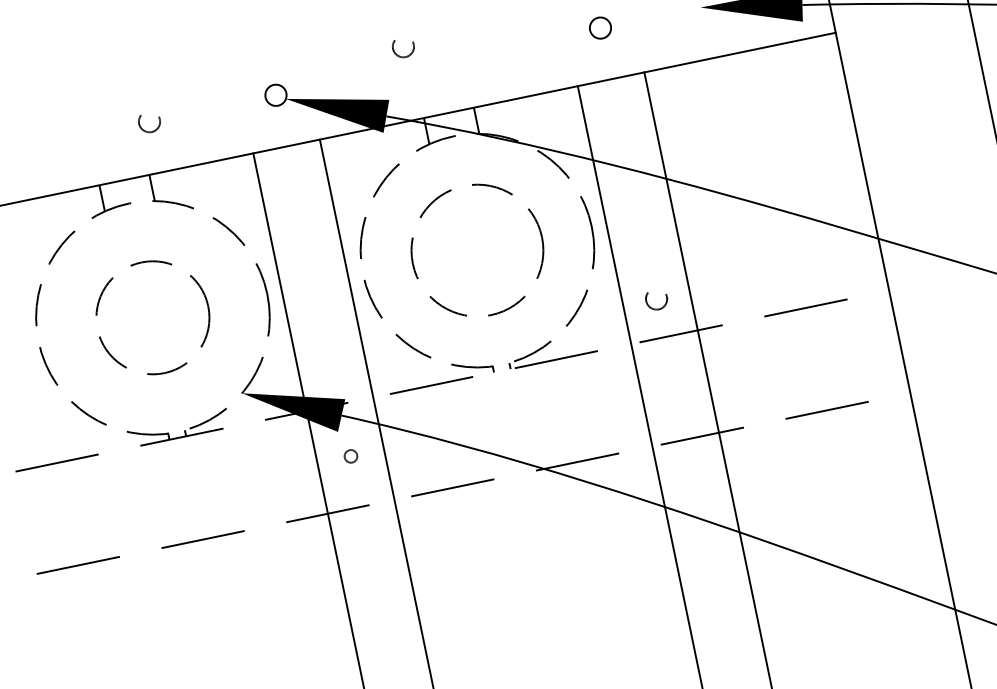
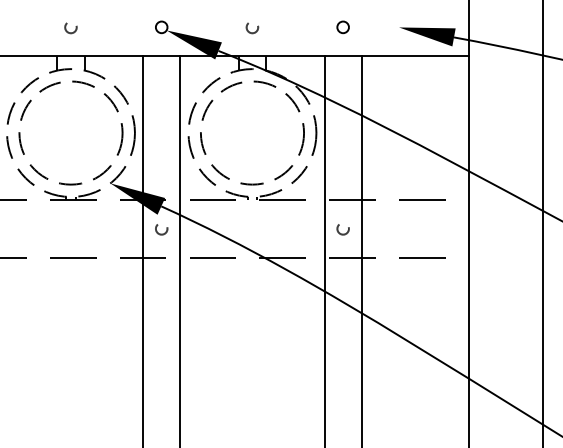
circle: (403, 48) -> (252, 28), moved
circle: (149, 123) -> (70, 28), moved
circle: (477, 249) -> (252, 132), size x1.43
circle: (655, 300) -> (342, 229), moved
circle: (151, 317) -> (70, 132), size x1.67
circle: (350, 456) -> (161, 229), size x1.67

